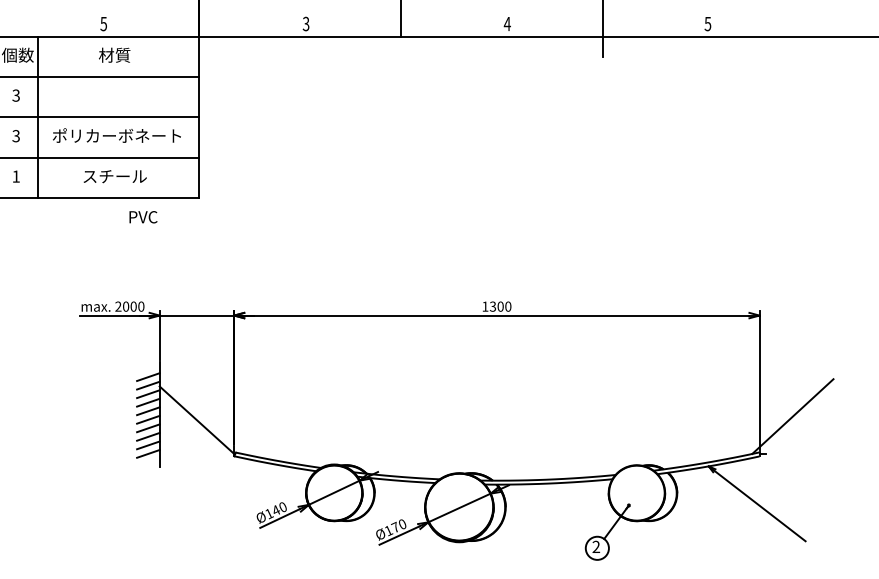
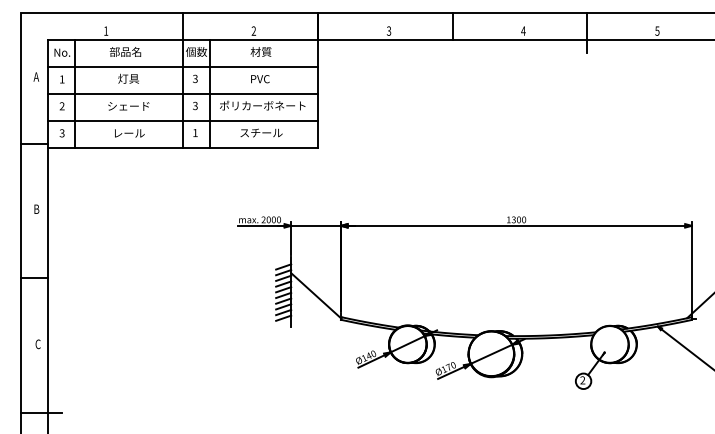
text: (103, 23) -> (253, 30), 5 -> 2
text: (143, 217) -> (260, 79), moved

